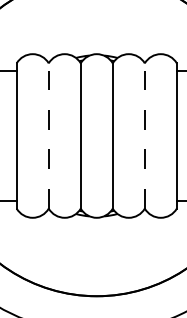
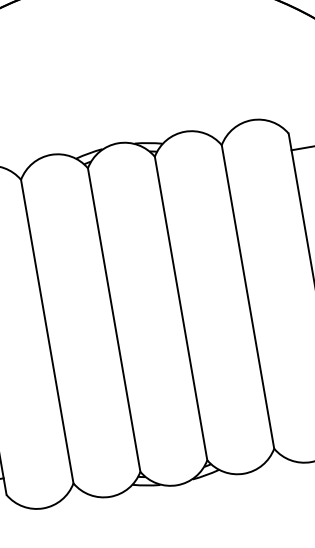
line: (48, 136) -> (46, 332), dashed -> solid
line: (144, 136) -> (247, 298), dashed -> solid

